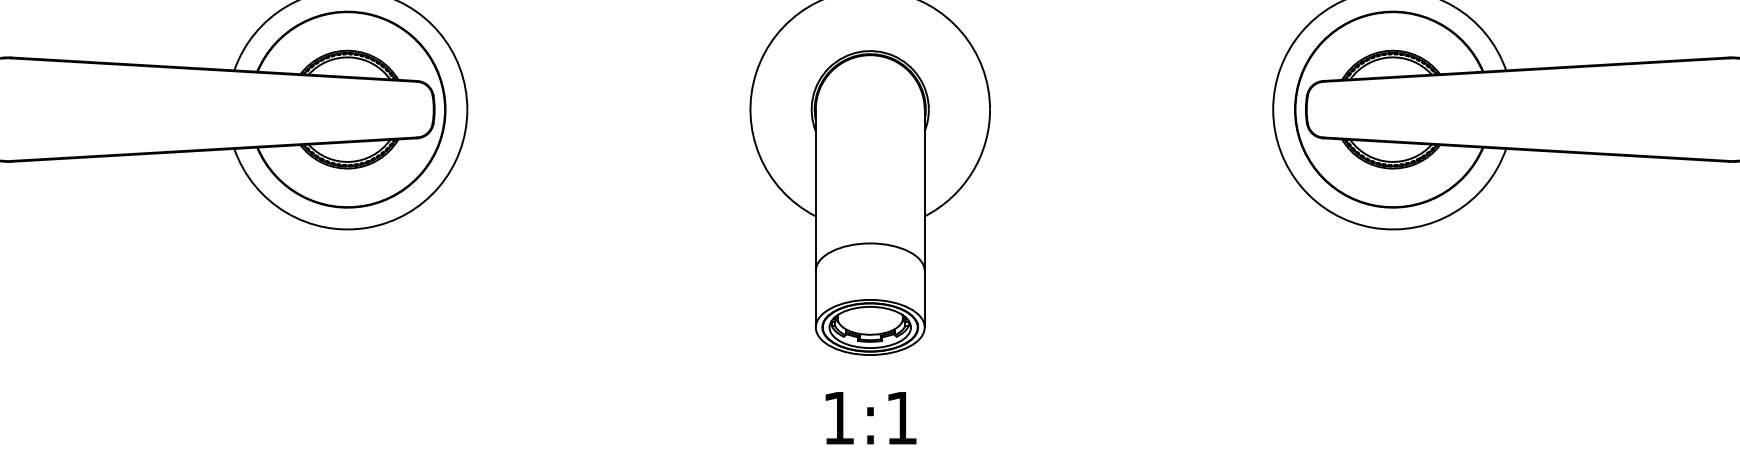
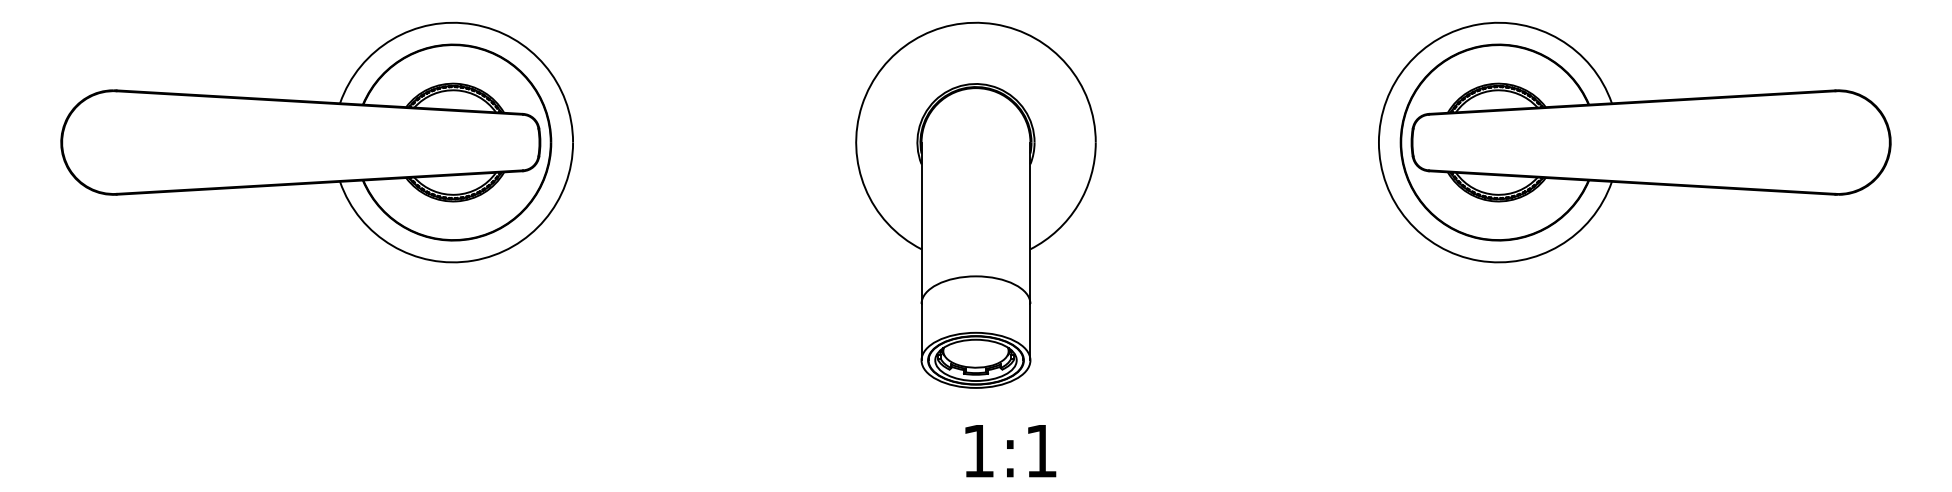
text: (870, 418) -> (1010, 451), moved

